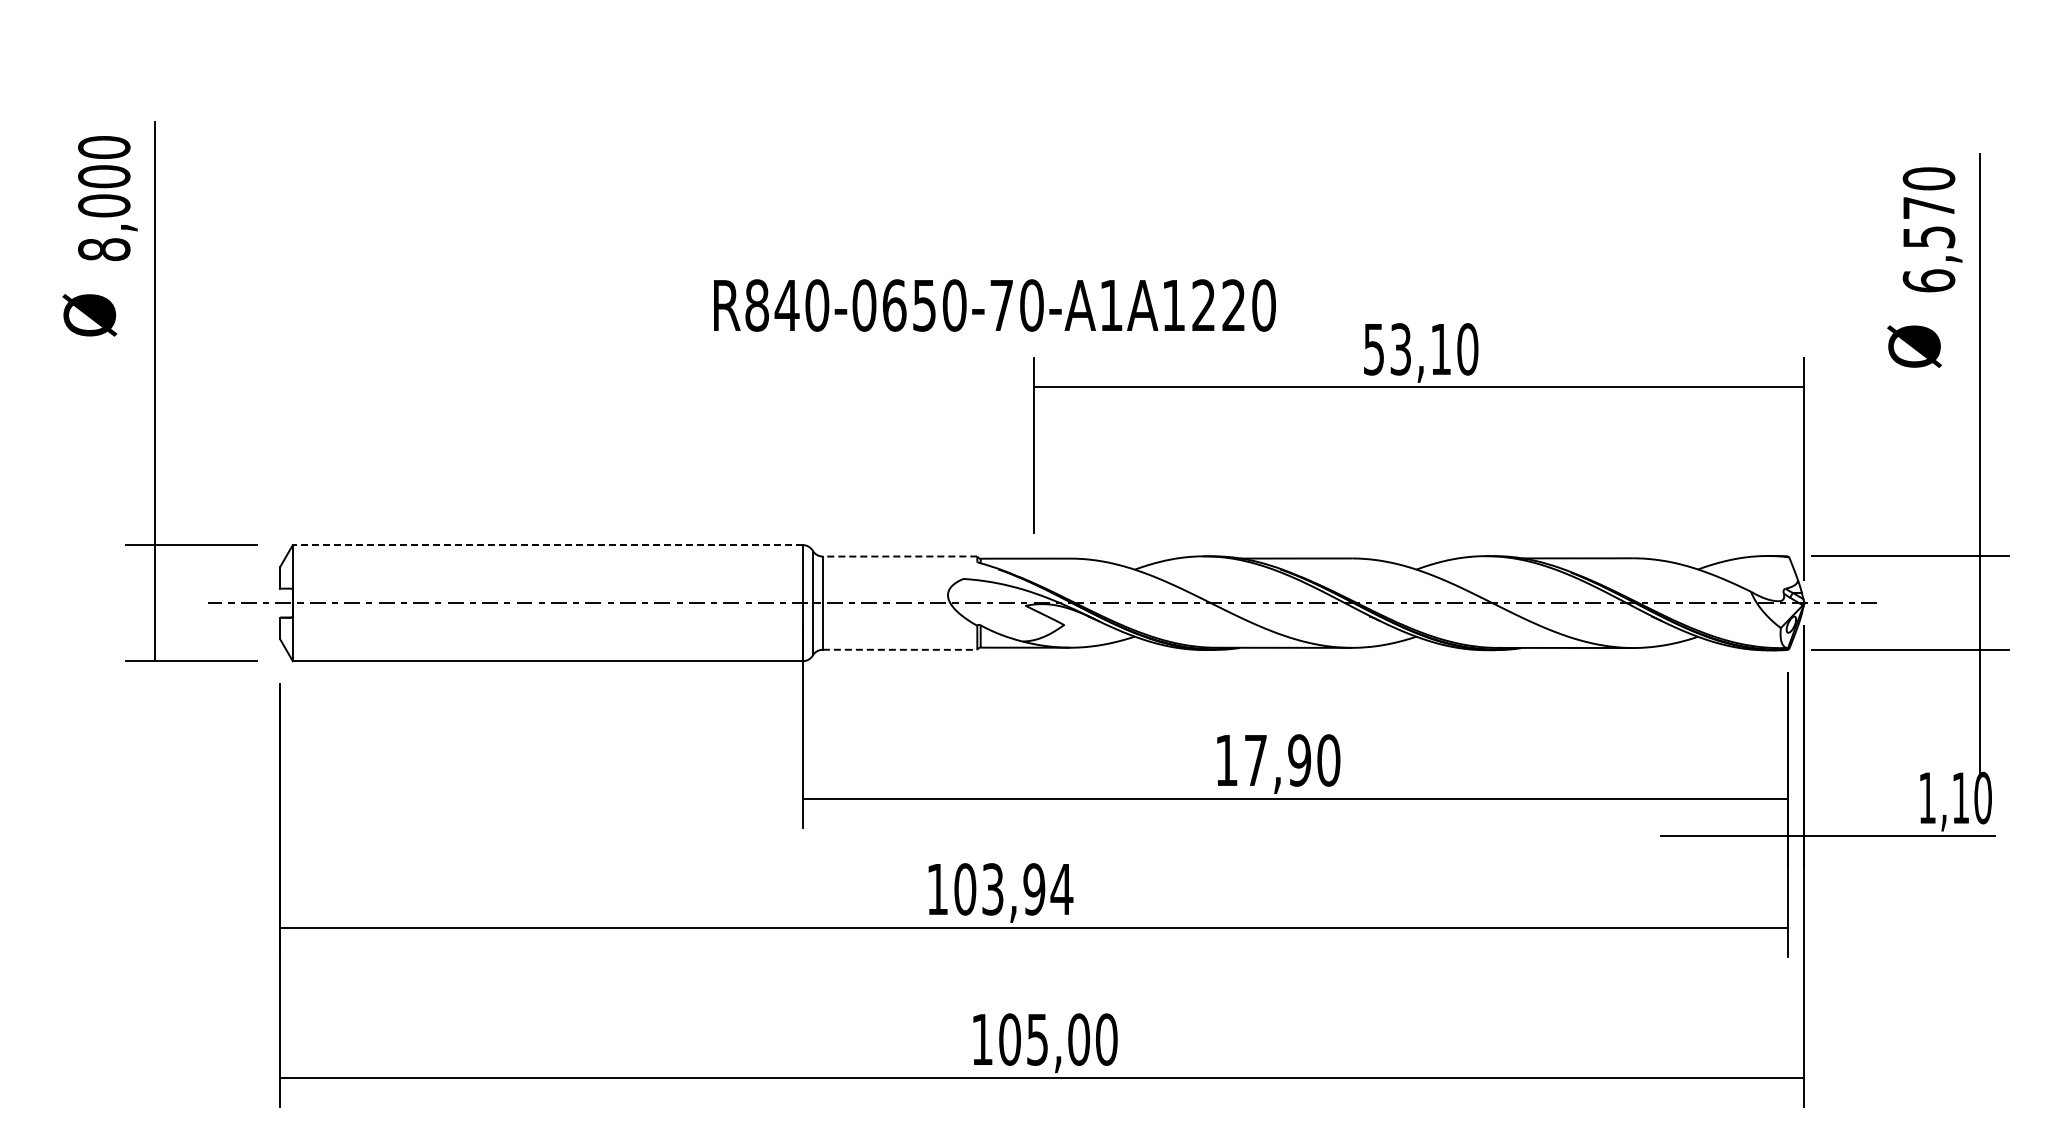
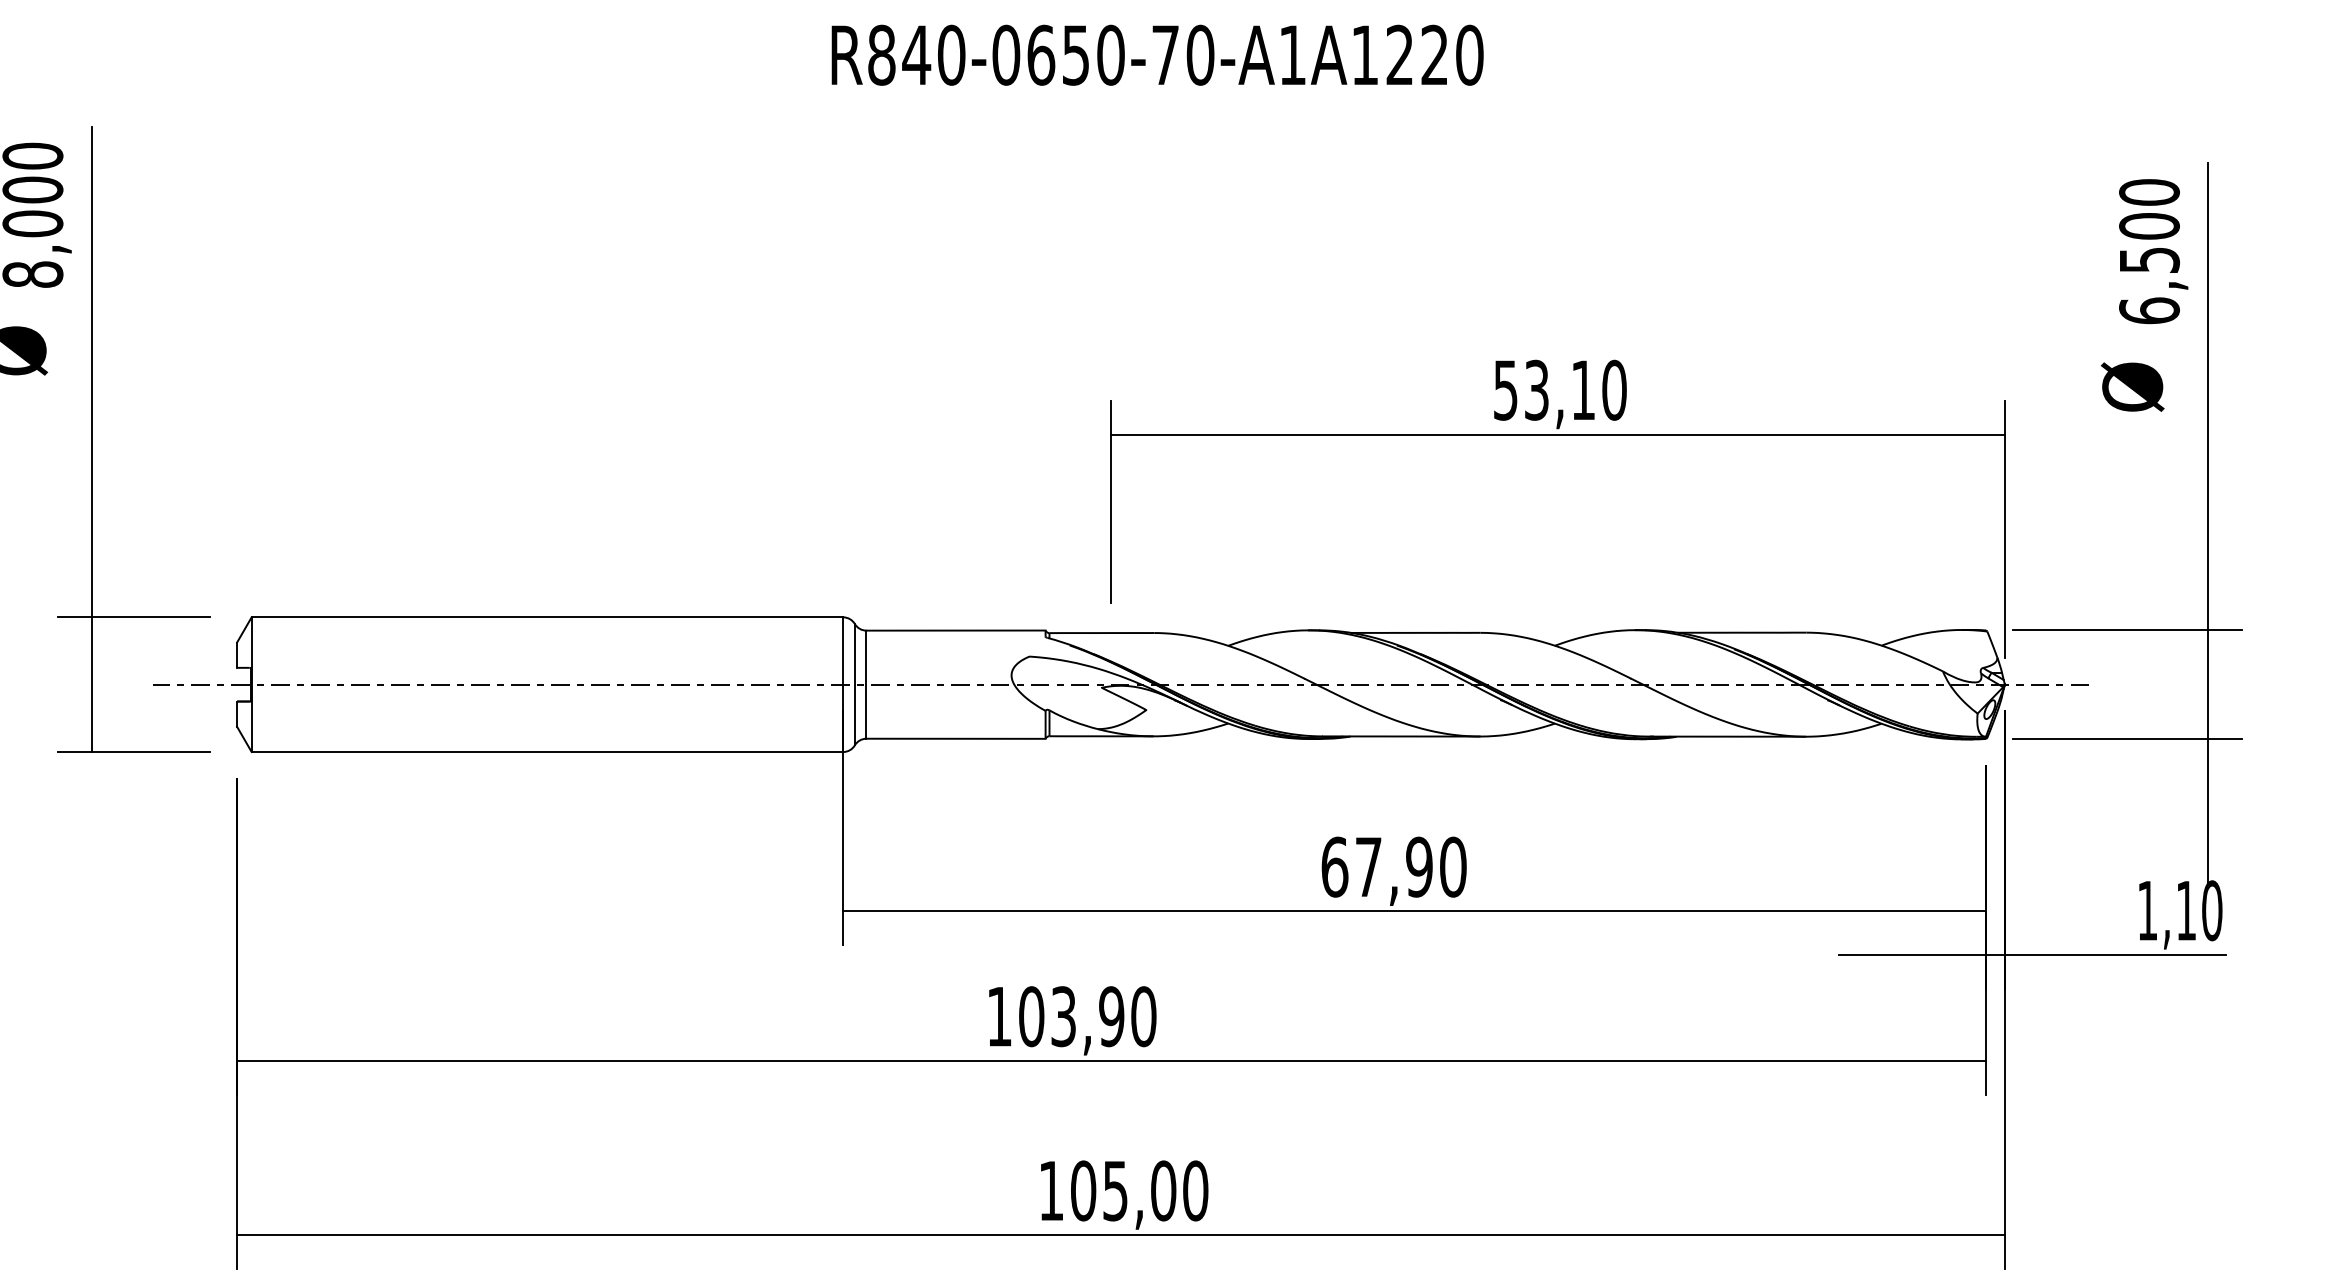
text: (1928, 207) -> (2148, 225), 6,570 -> 6,500
text: (994, 305) -> (1157, 55), moved
line: (547, 545) -> (547, 617), dashed -> solid
line: (899, 556) -> (955, 630), dashed -> solid
line: (900, 649) -> (956, 738), dashed -> solid
text: (1226, 760) -> (1334, 867), 17,90 -> 67,90
text: (1061, 889) -> (1143, 1016), 103,94 -> 103,90

